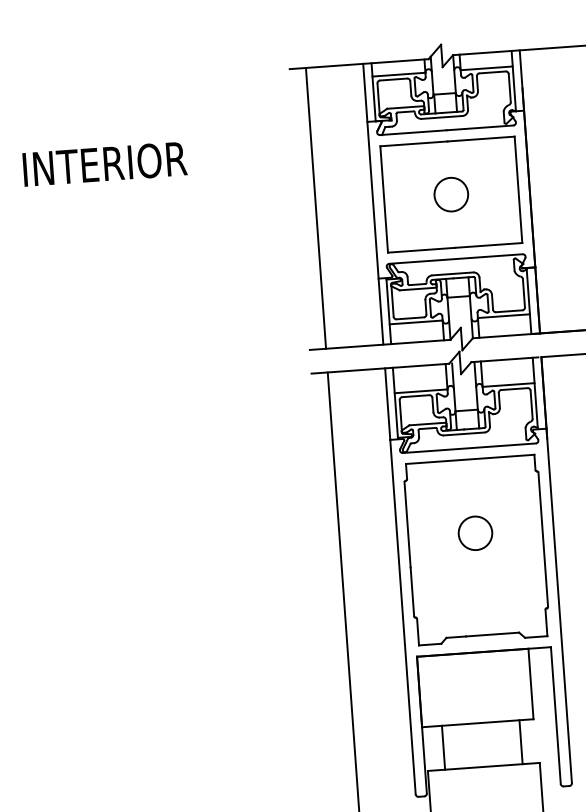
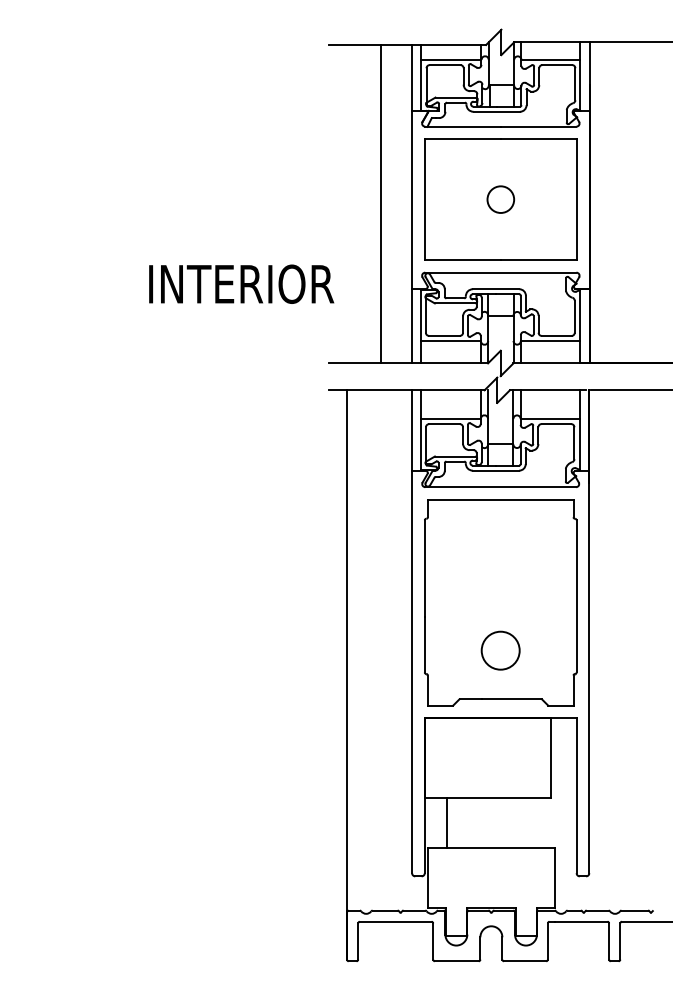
text: (104, 163) -> (241, 283), moved
circle: (451, 194) -> (500, 199), size x0.7
line: (316, 207) -> (381, 203), moved
circle: (475, 533) -> (500, 650), moved
line: (521, 741) -> (535, 822), removed

